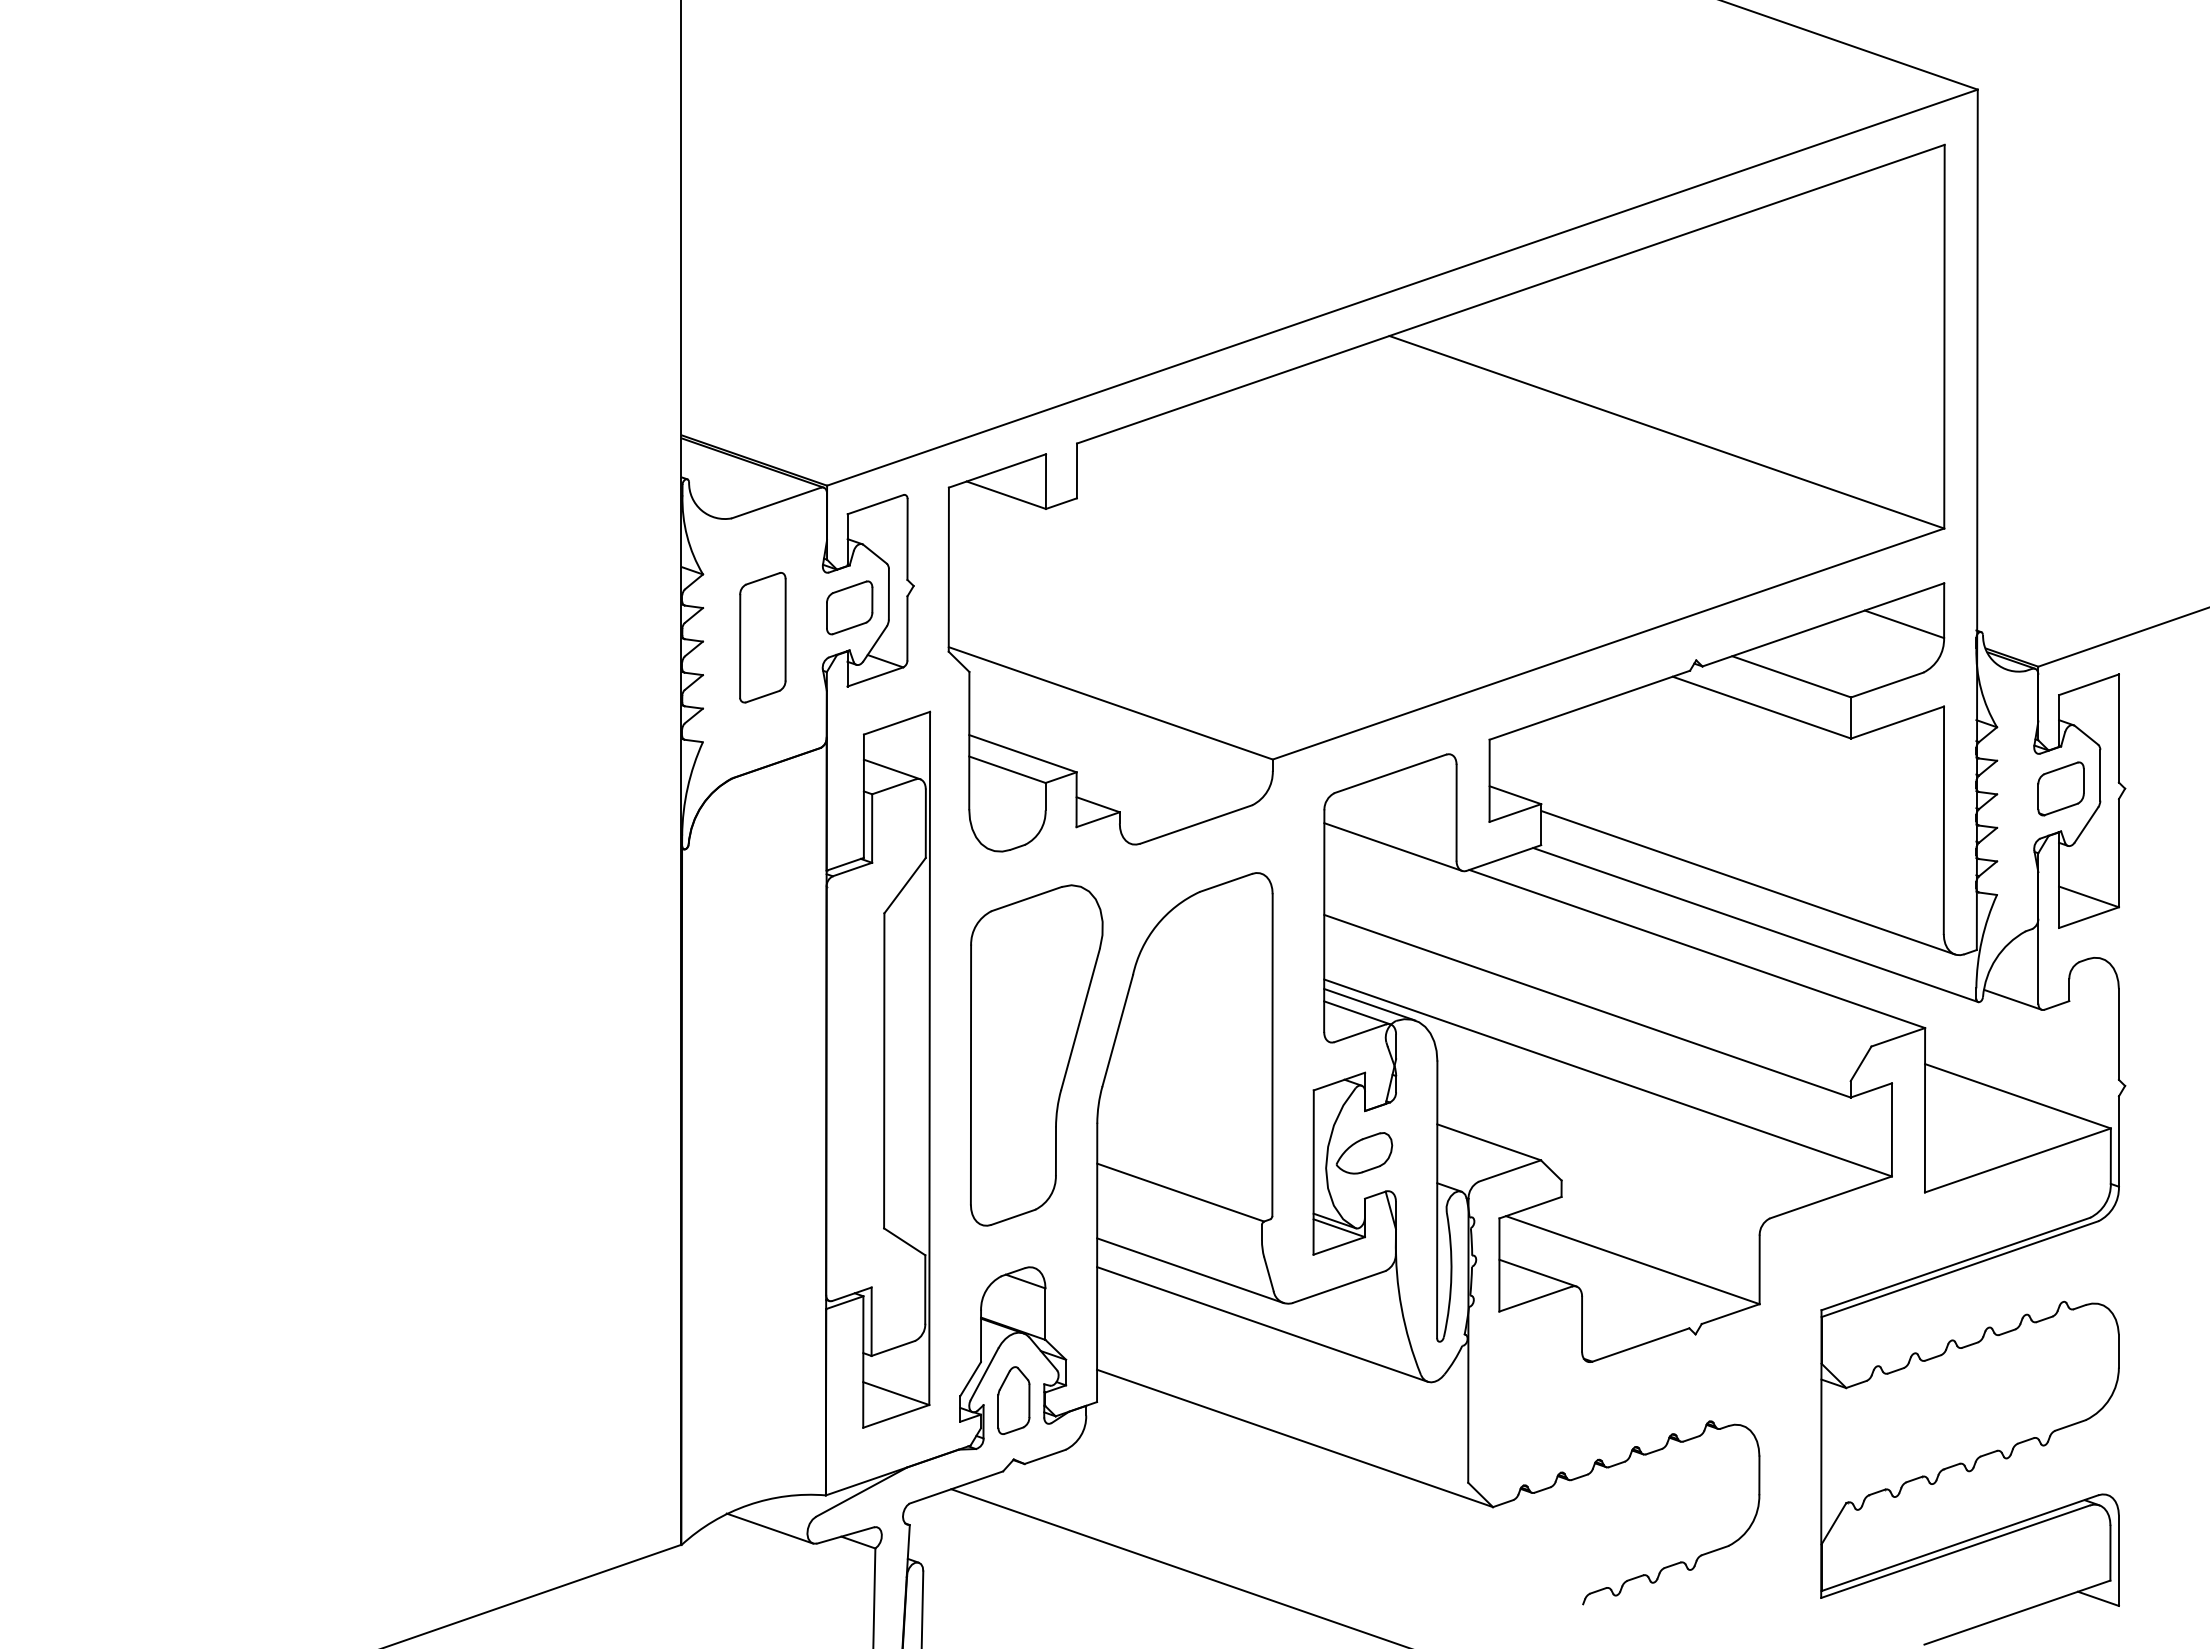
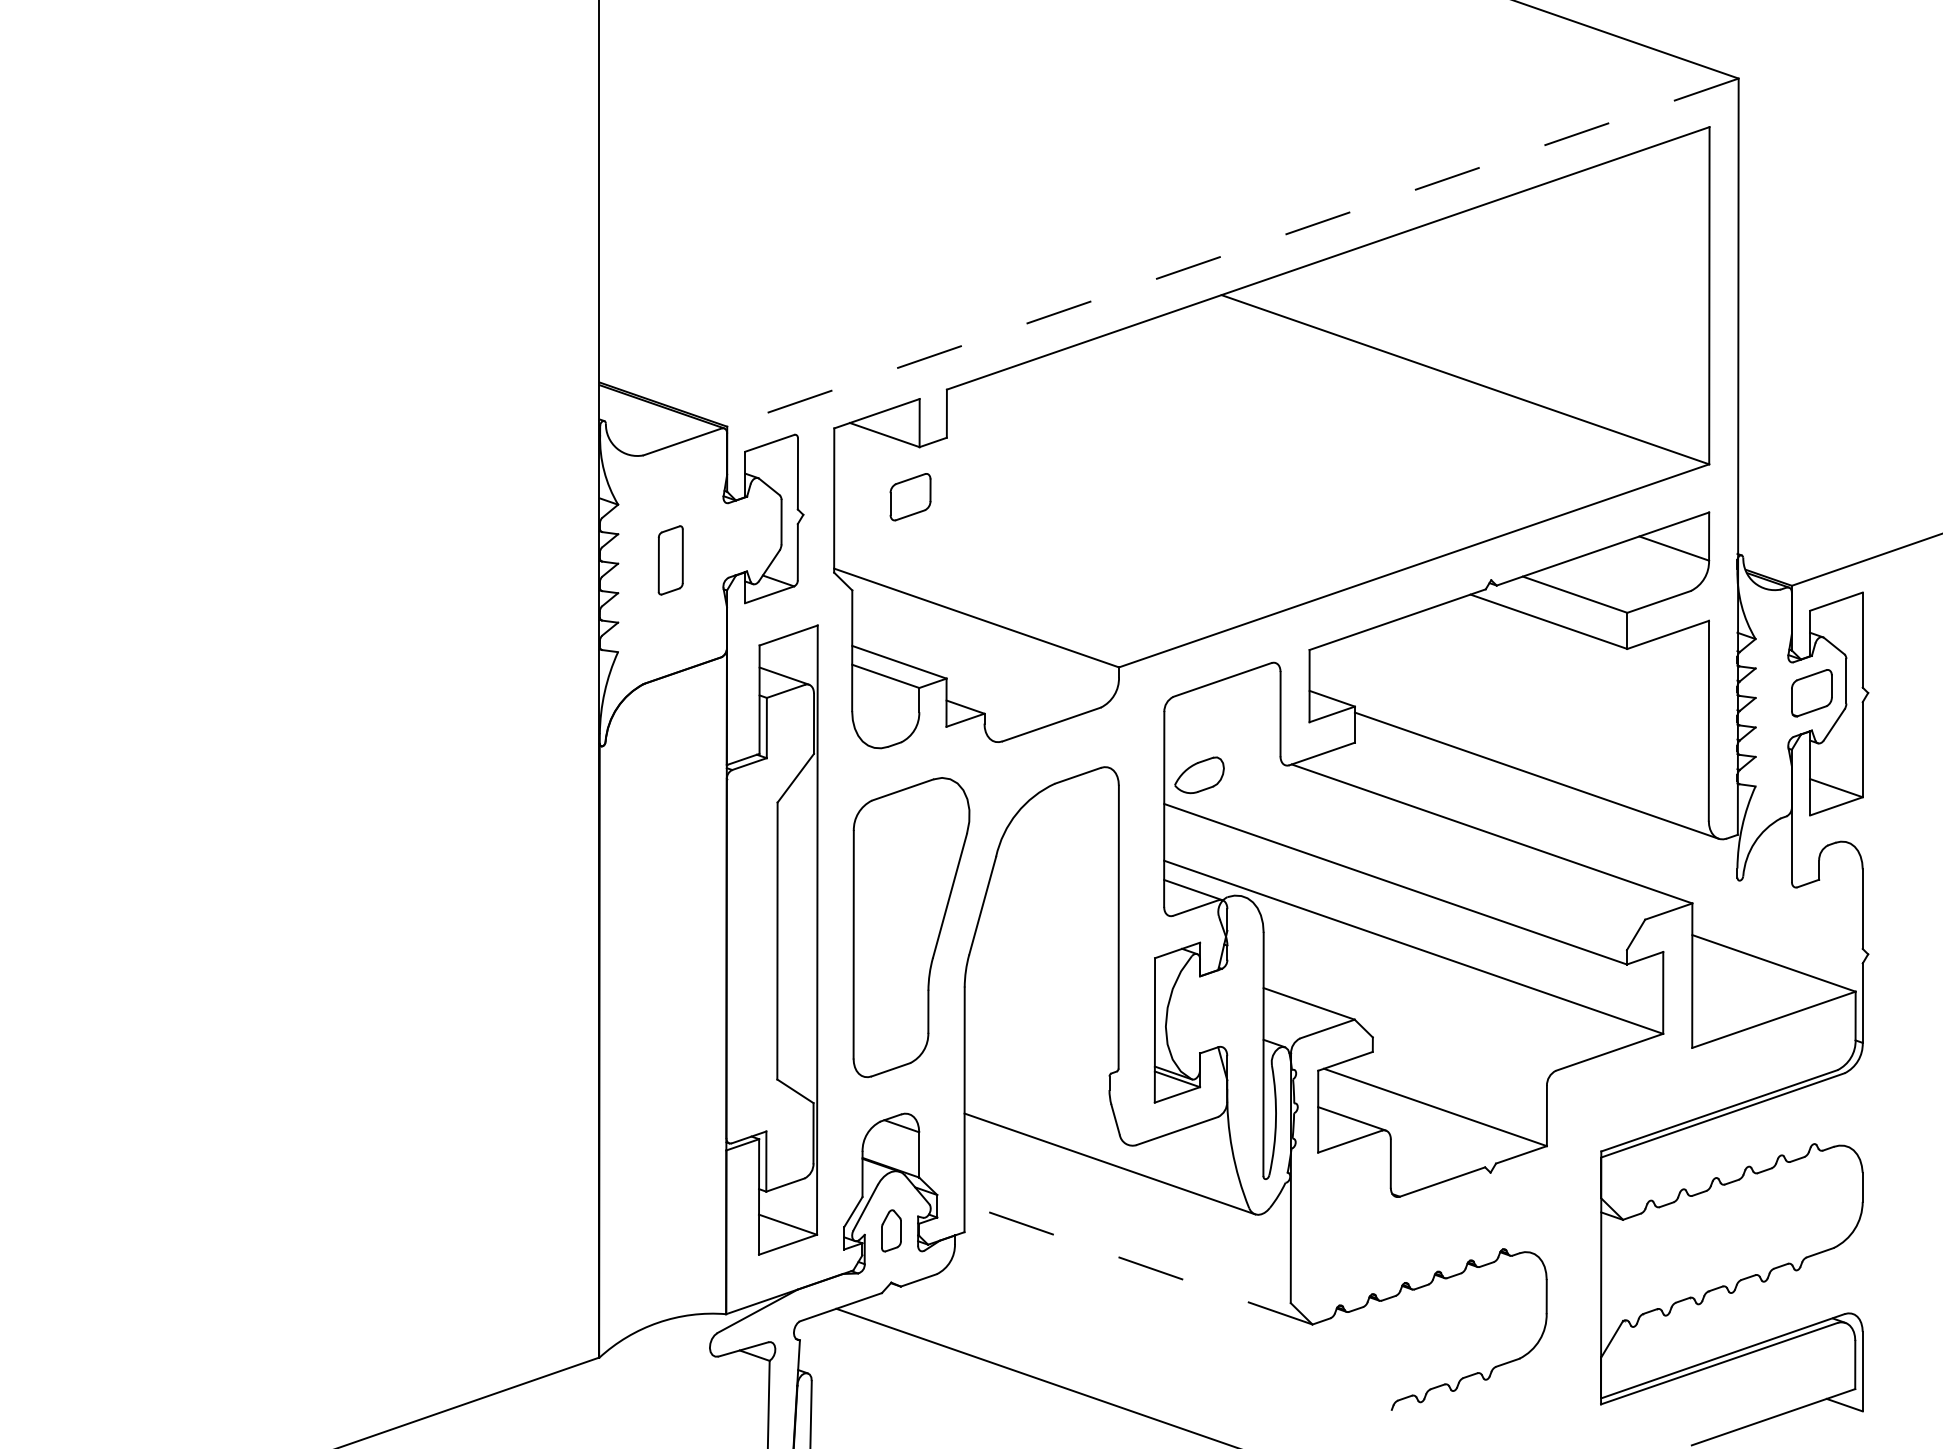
line: (1401, 287) -> (1232, 252), solid -> dashed
part: (849, 607) -> (910, 496), moved
part: (762, 637) -> (670, 560), size x0.6
line: (1393, 846) -> (1225, 743), removed
line: (1755, 925) -> (1543, 813), removed
line: (2012, 999) -> (1769, 878), removed
line: (1369, 1004) -> (1203, 882), removed
part: (1364, 1153) -> (1199, 775), moved
line: (1180, 1192) -> (1037, 1047), removed
line: (1190, 1270) -> (1046, 1116), removed
part: (1013, 1400) -> (891, 1230), size x0.7
line: (1295, 1438) -> (1138, 1264), solid -> dashed
line: (769, 1528) -> (676, 1343), removed

